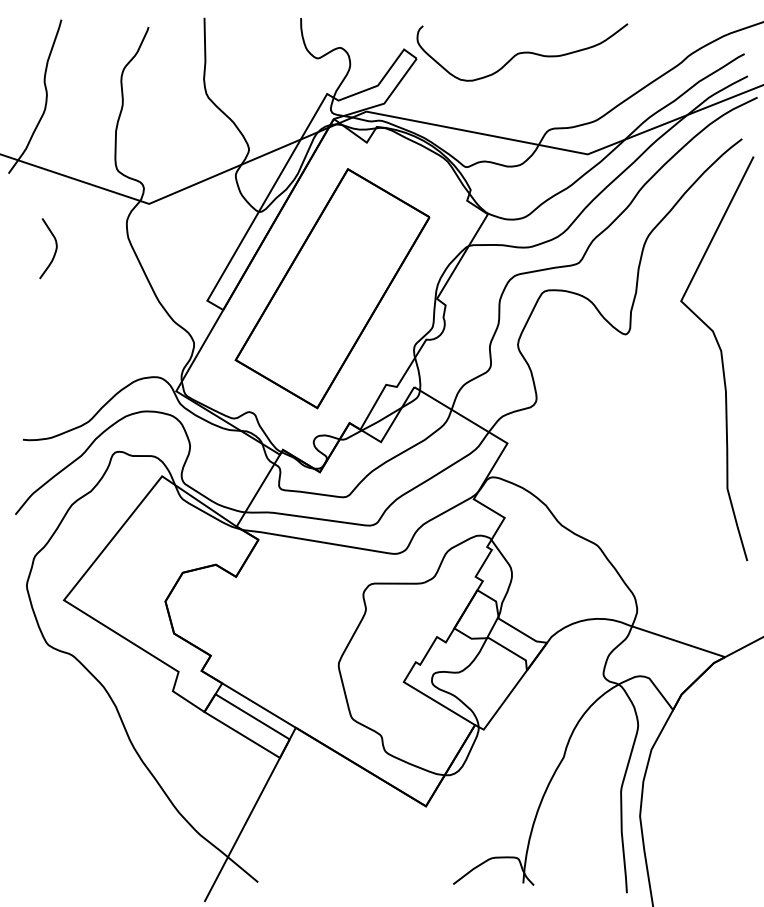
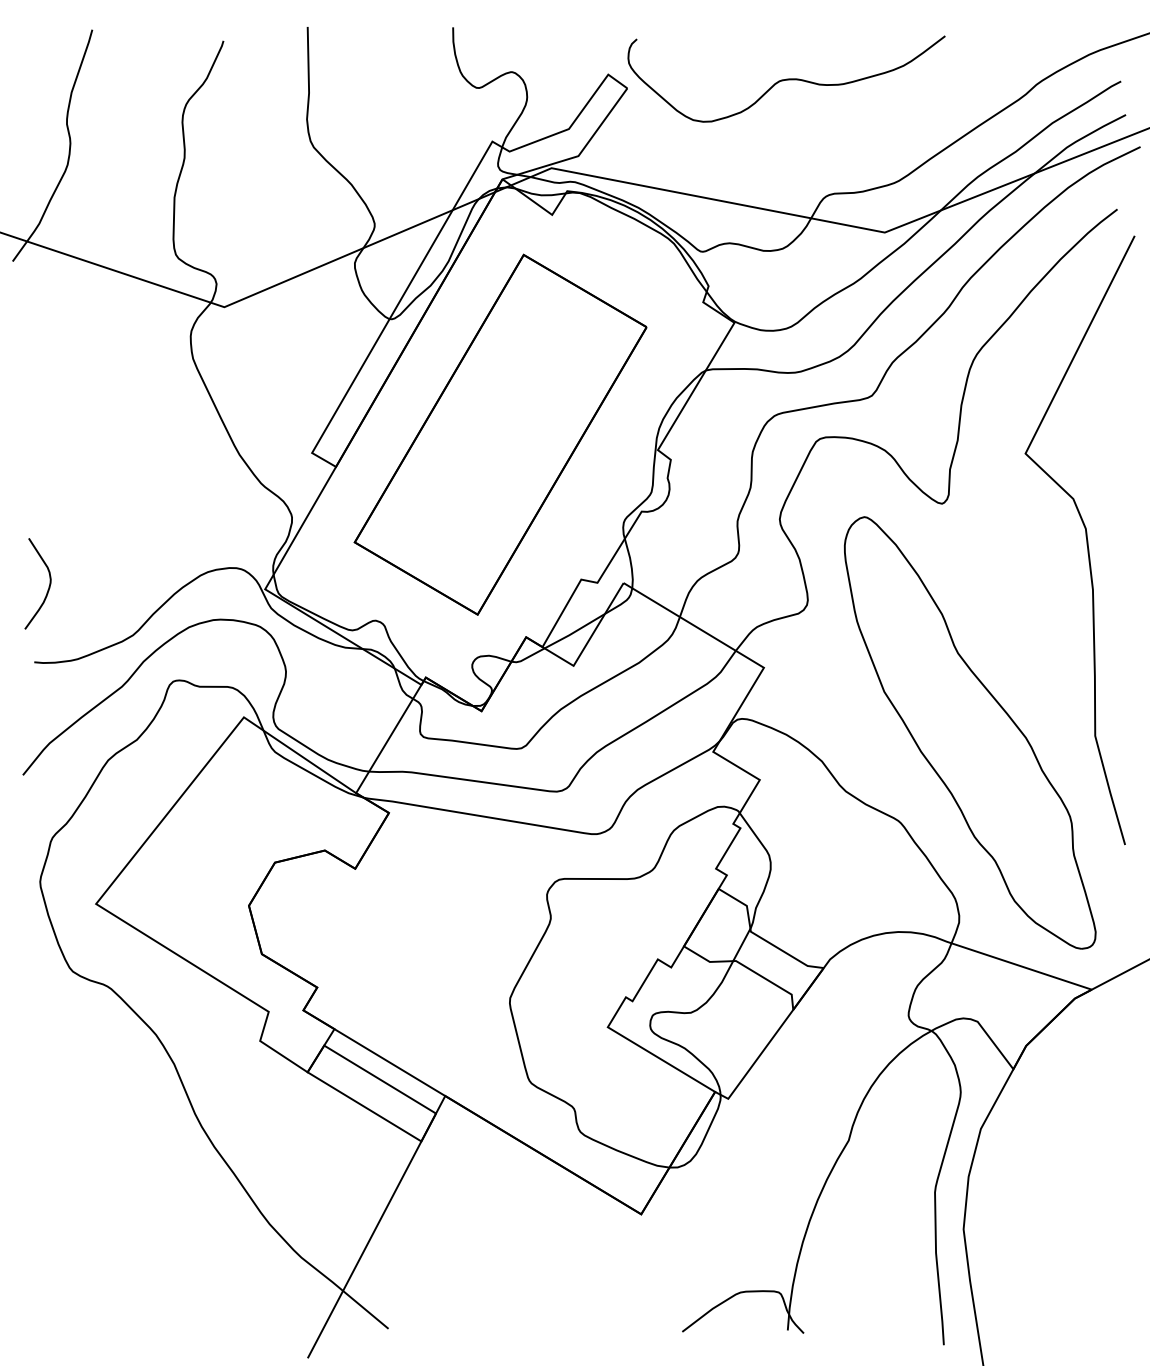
curve: (55, 248) -> (48, 583), moved
part: (644, 486) -> (970, 732), added

